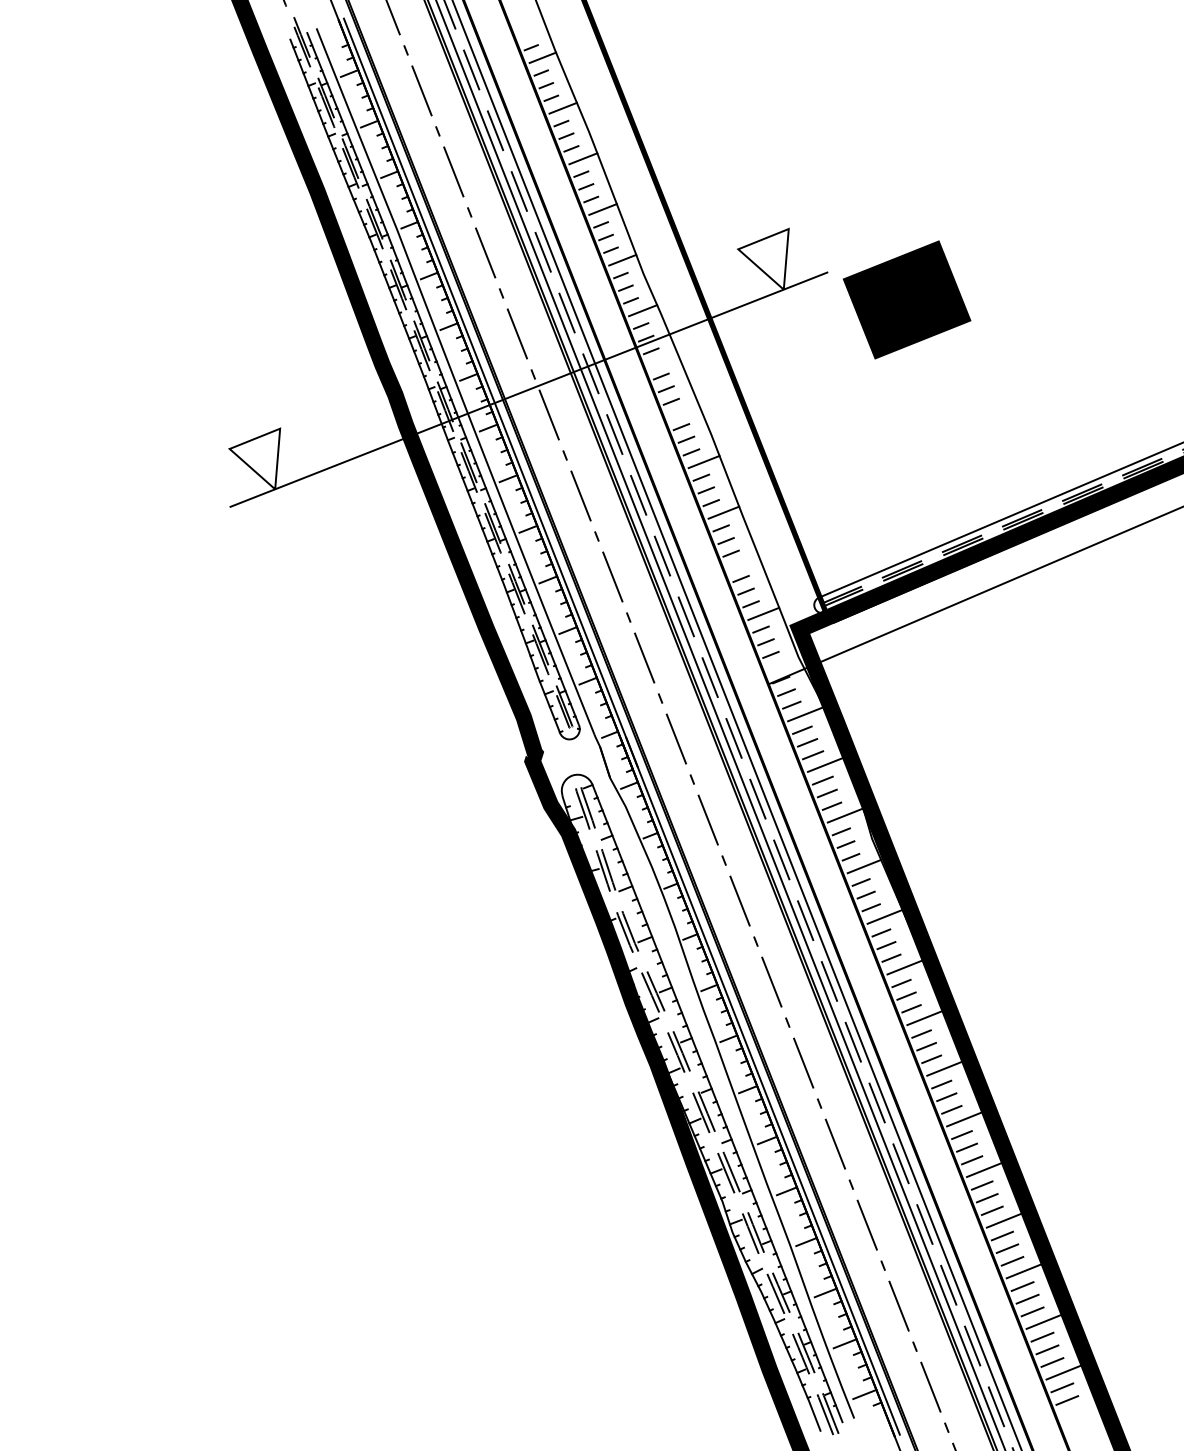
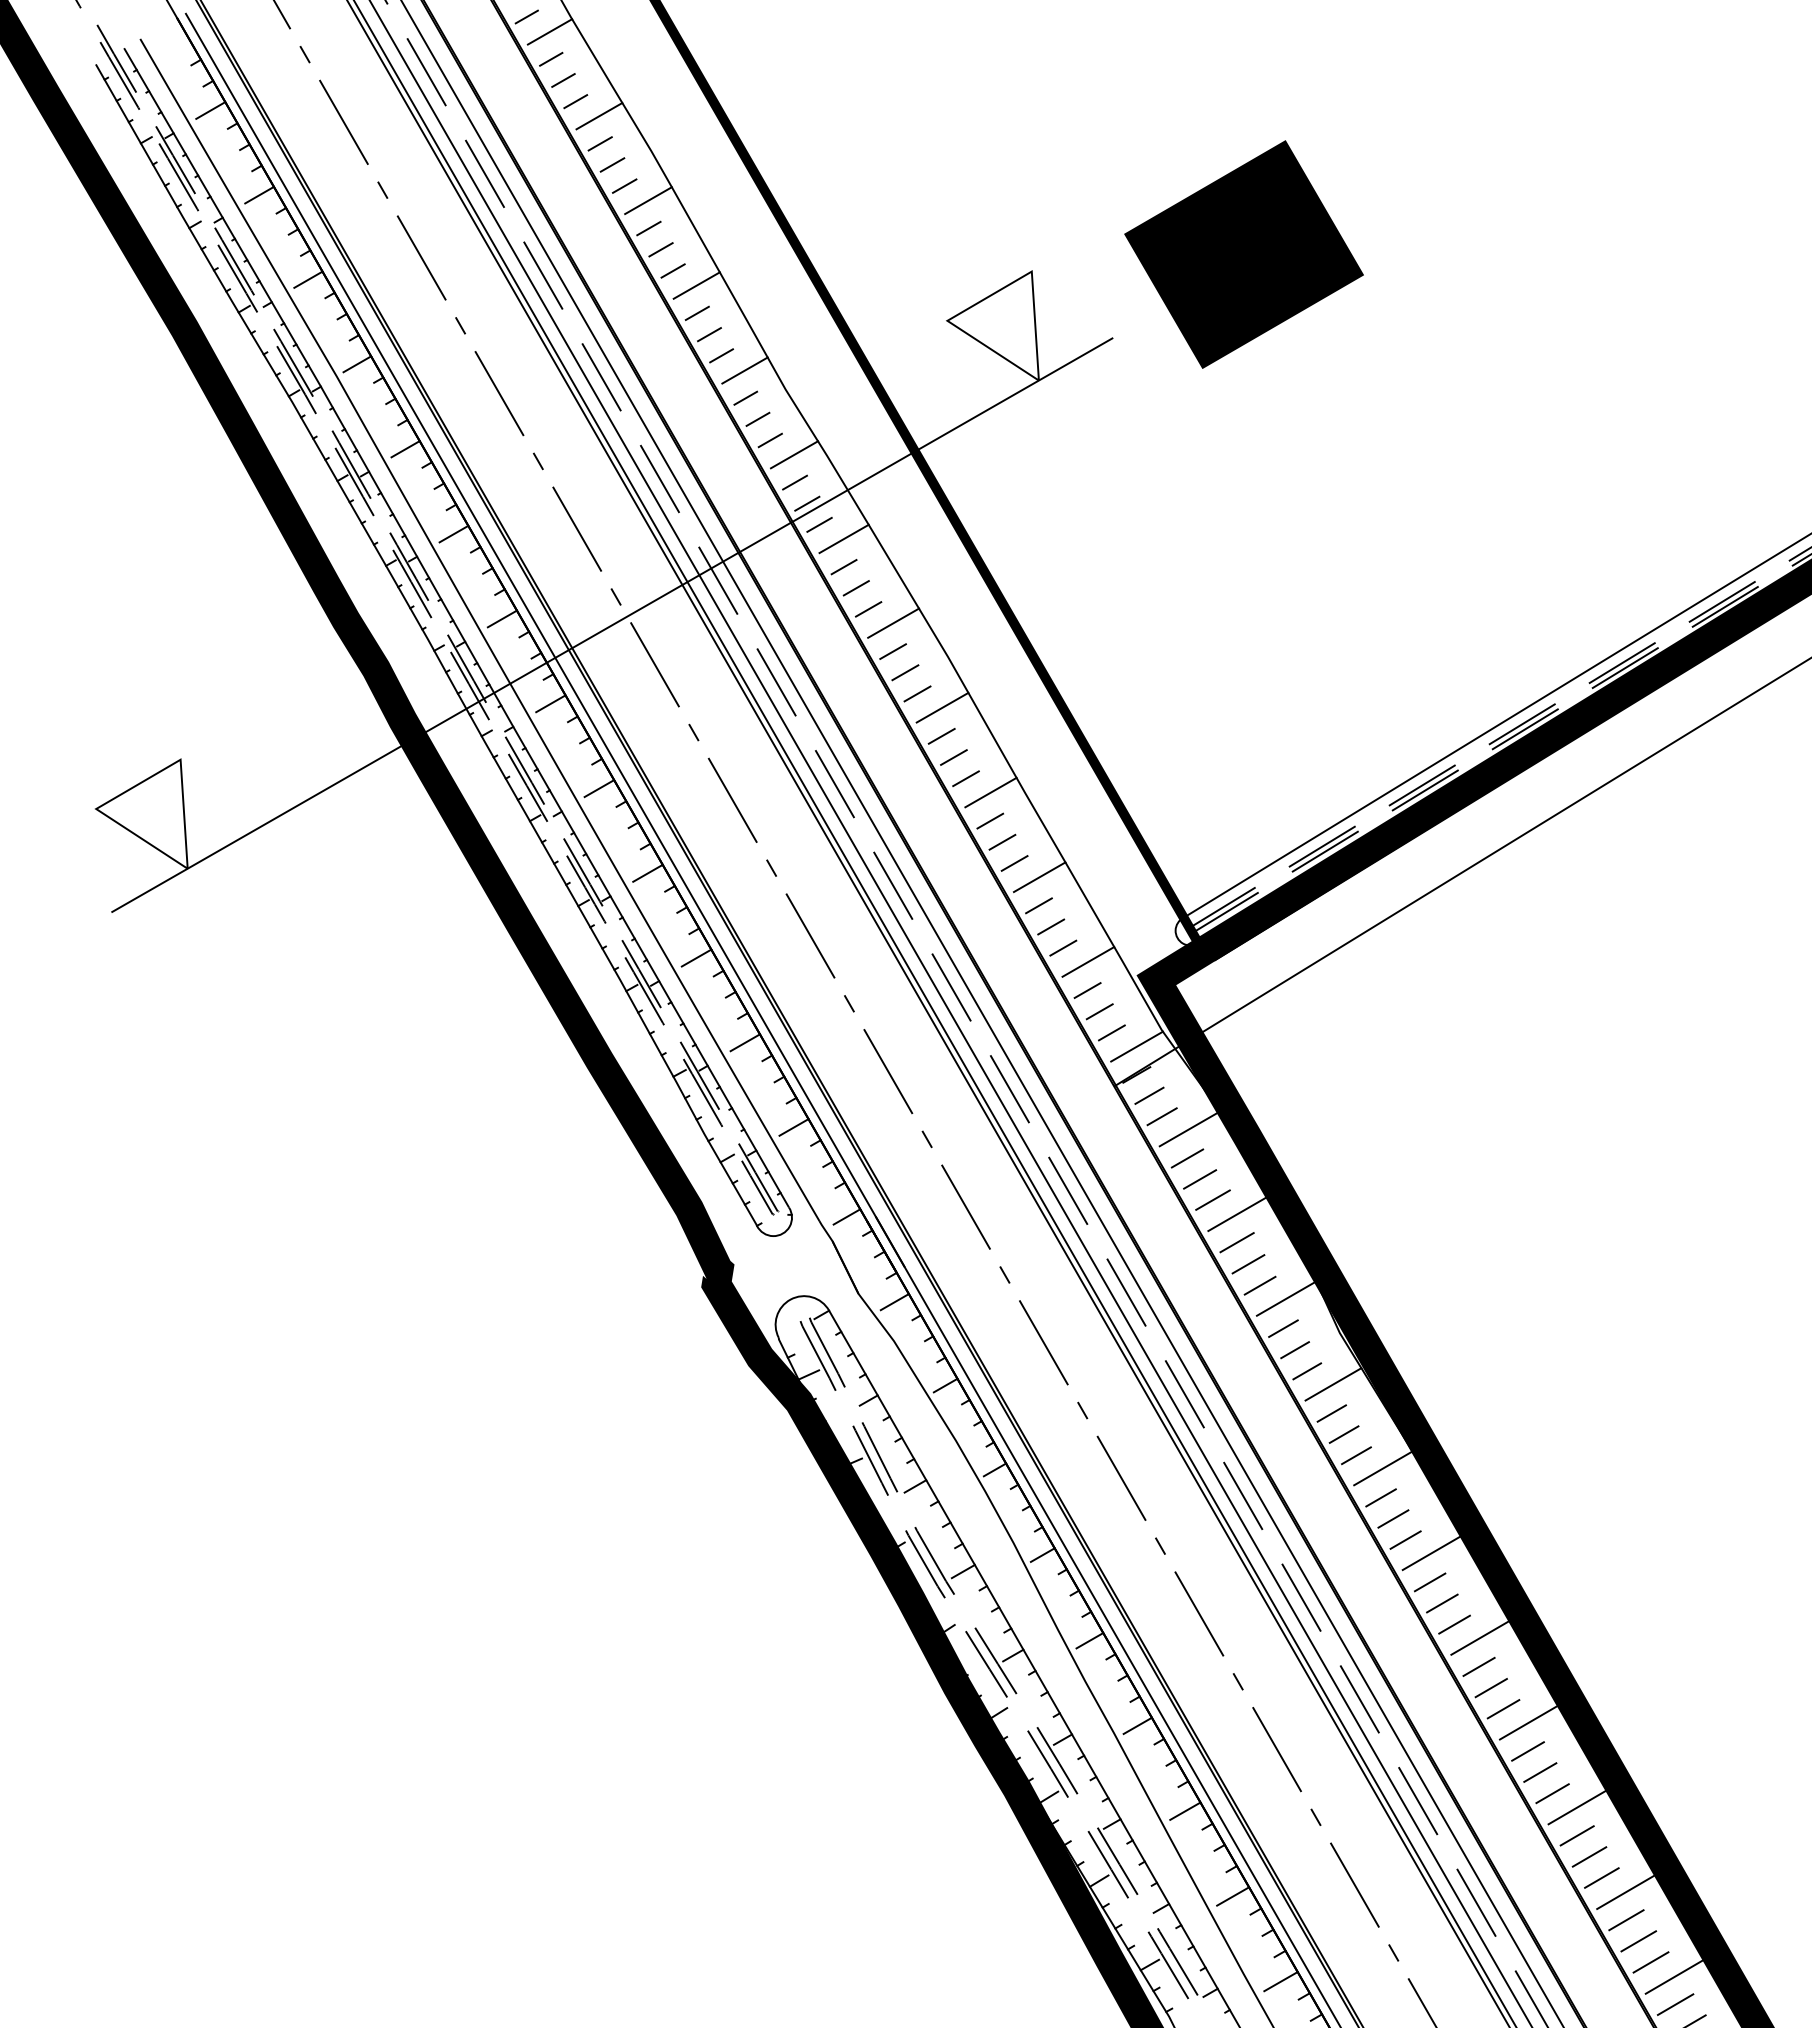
text: (906, 299) -> (1242, 253), moved
line: (663, 360) -> (843, 537), added
line: (683, 411) -> (892, 623), added
line: (743, 563) -> (1039, 877), added
line: (783, 664) -> (1136, 1046), added

